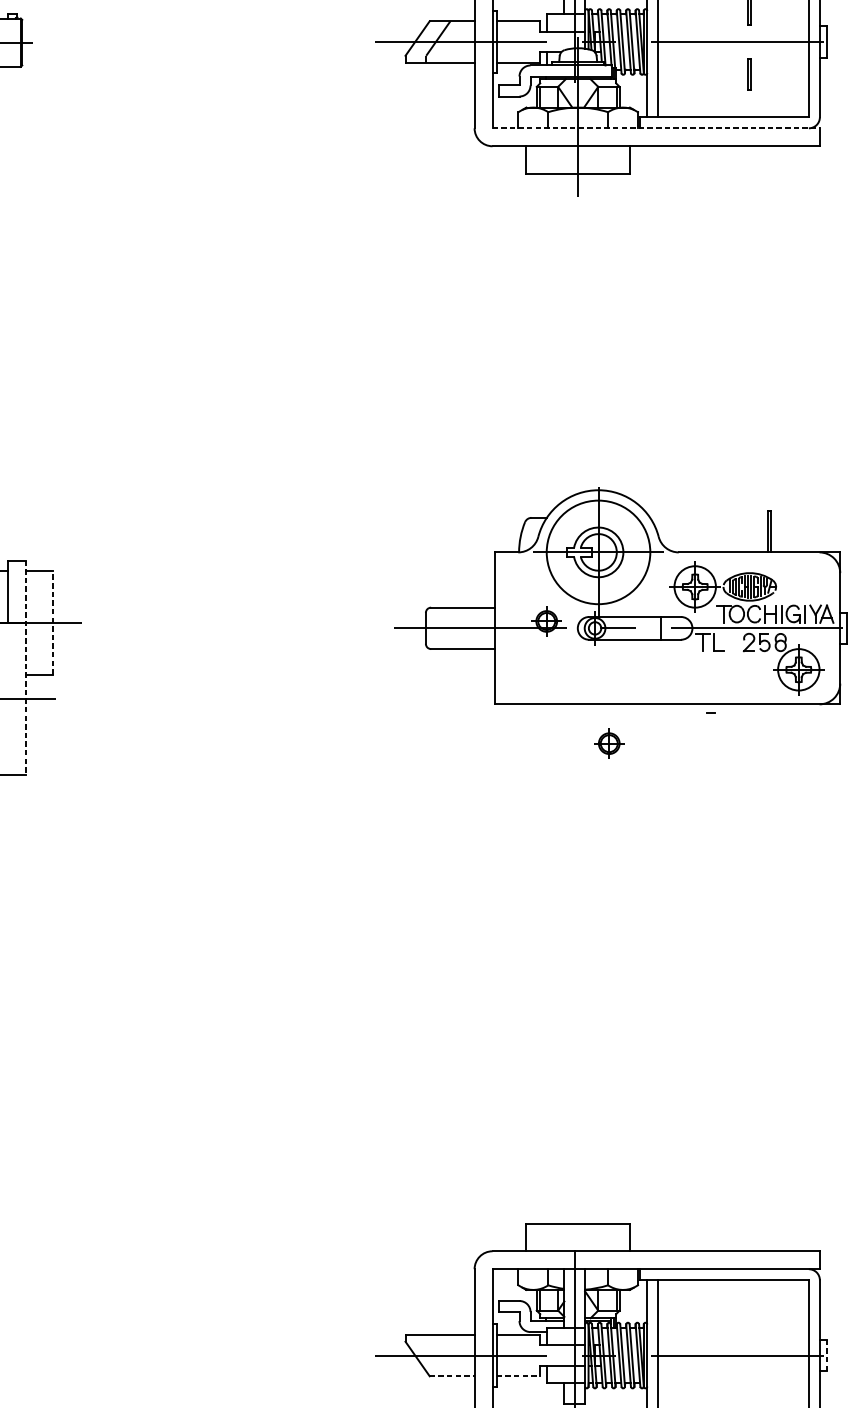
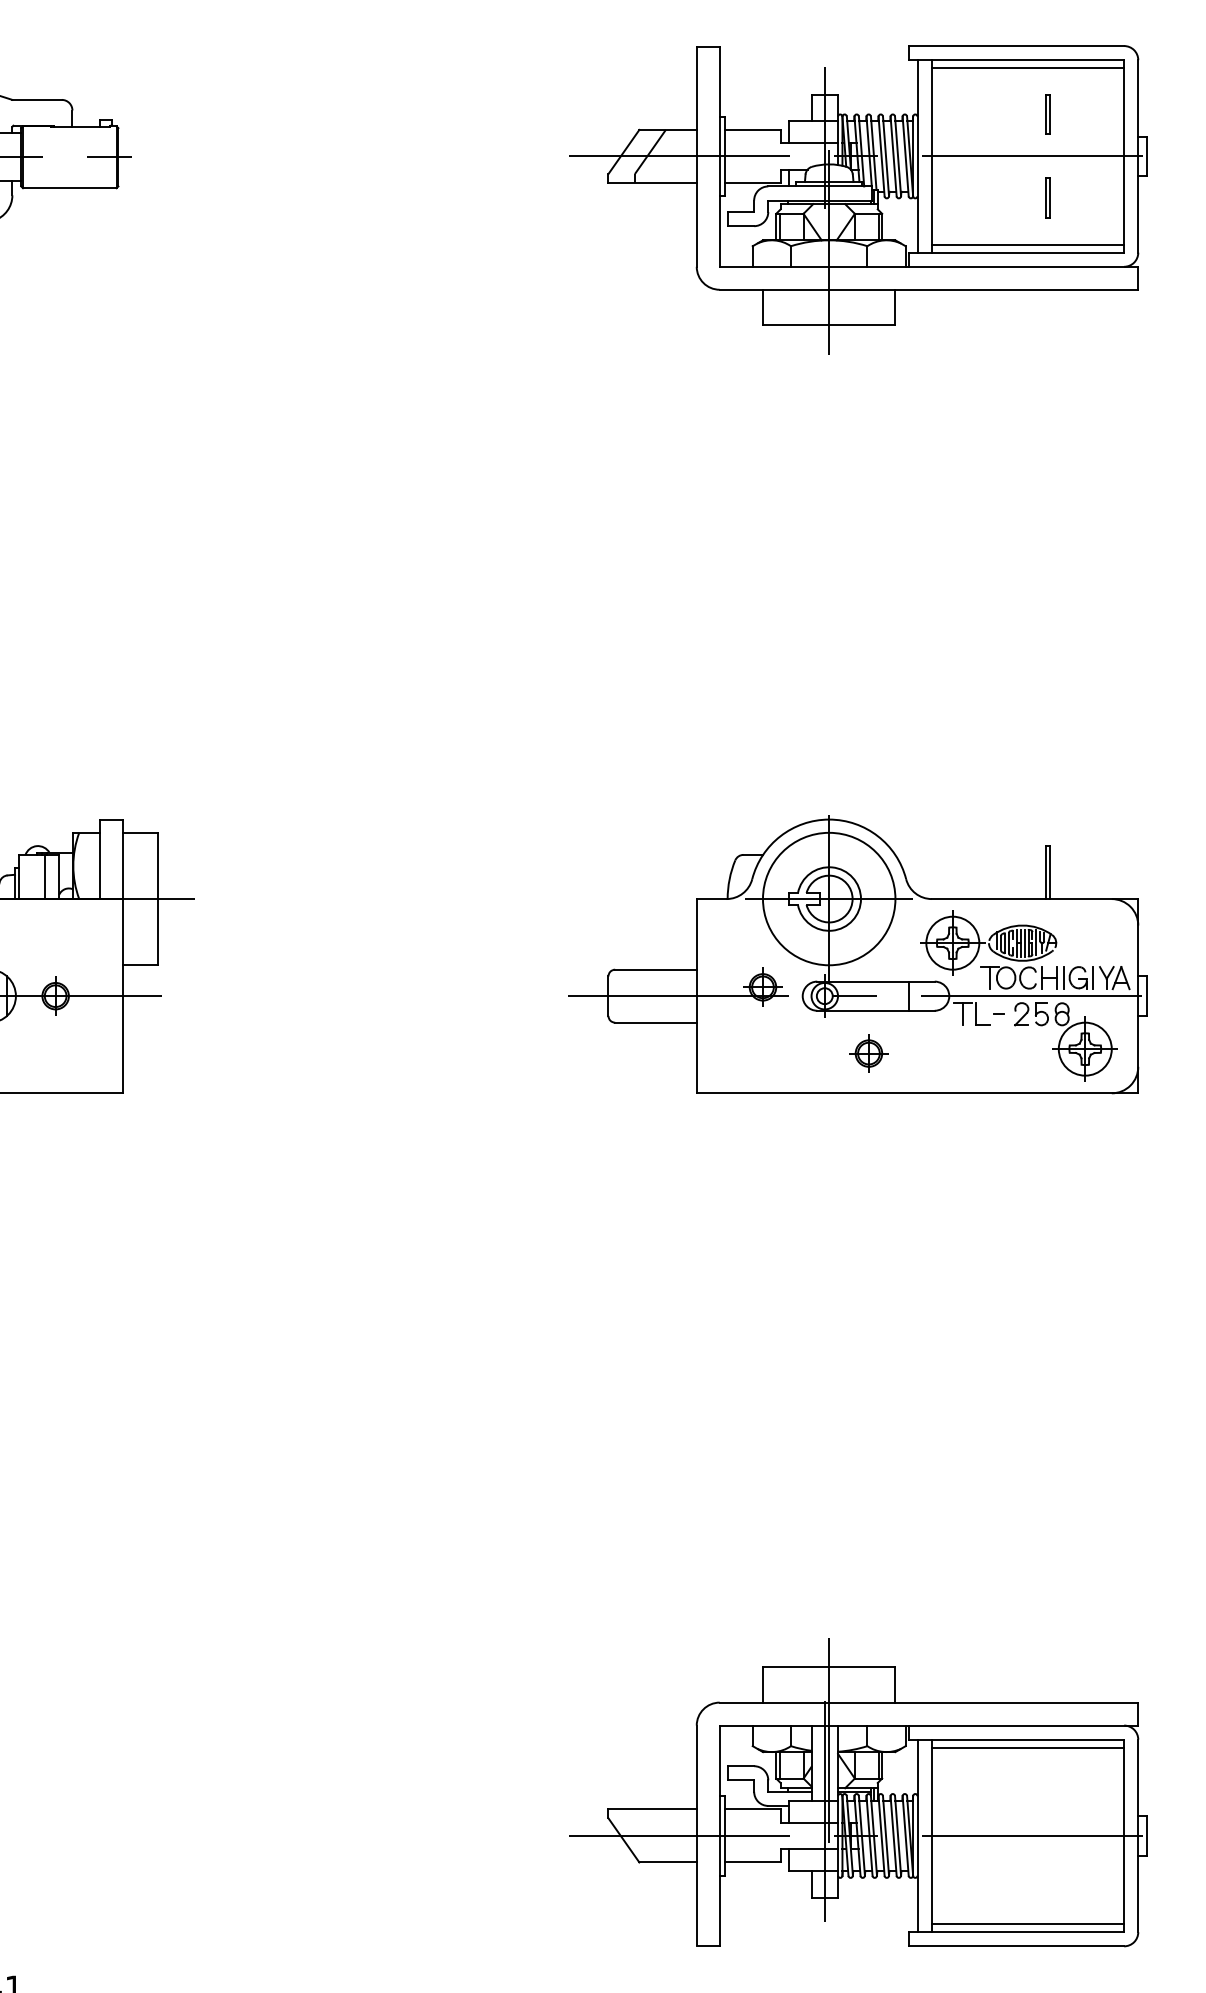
line: (733, 110) -> (1027, 244), added
line: (656, 128) -> (929, 266), dashed -> solid
part: (620, 595) -> (857, 954), moved
line: (53, 622) -> (158, 898), dashed -> solid
line: (25, 667) -> (122, 956), dashed -> solid
line: (578, 1280) -> (829, 1739), added
line: (733, 1286) -> (1027, 1747), added
line: (827, 1355) -> (1147, 1835), dashed -> solid
line: (452, 1376) -> (668, 1862), dashed -> solid
line: (518, 1376) -> (752, 1862), dashed -> solid

